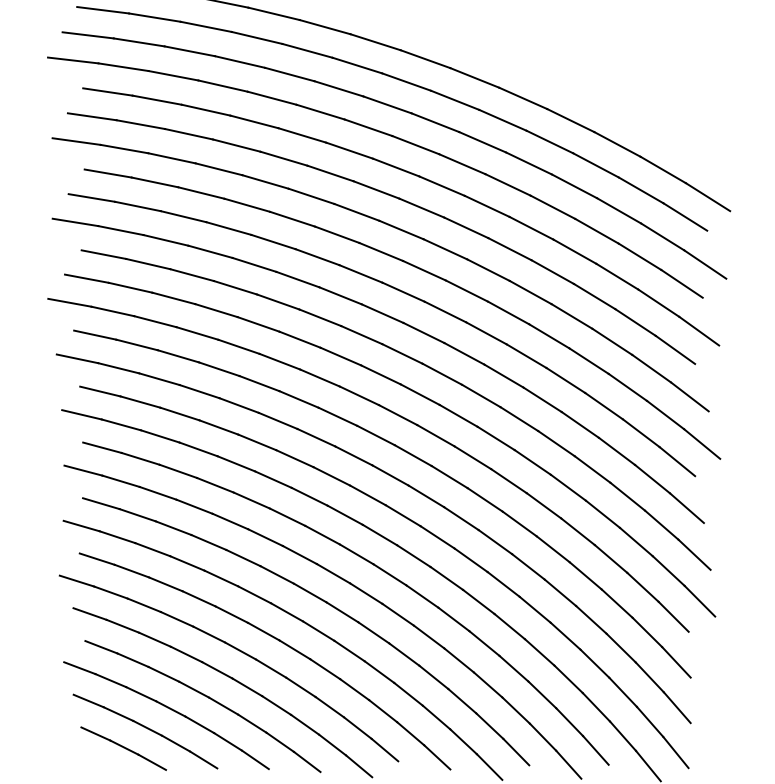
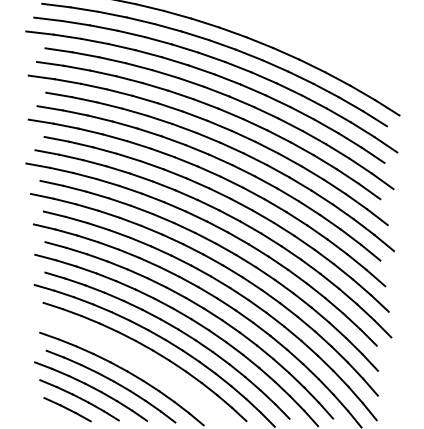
part: (236, 651) -> (129, 356), removed

